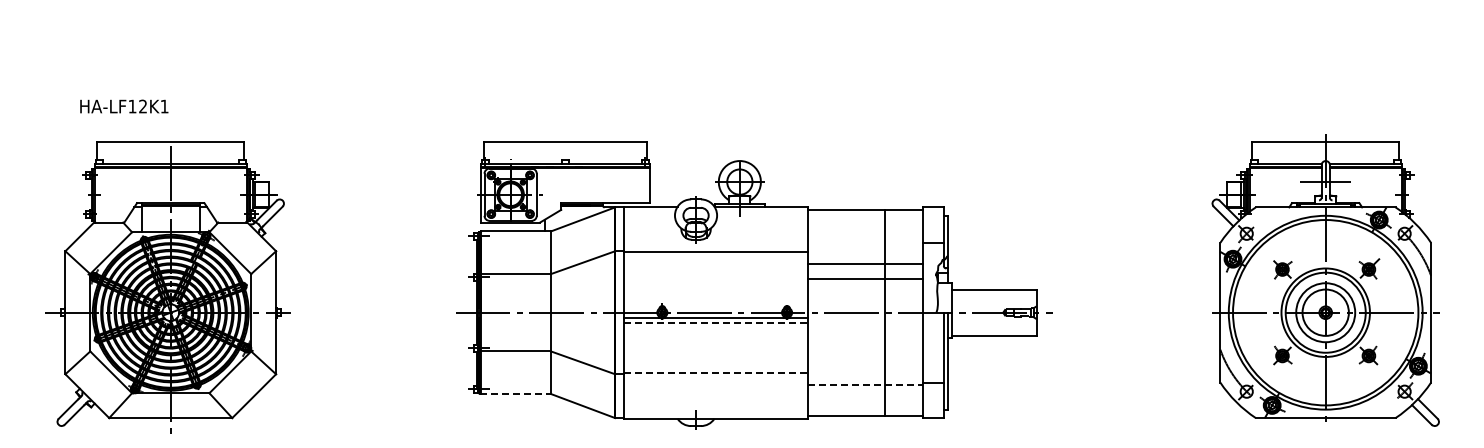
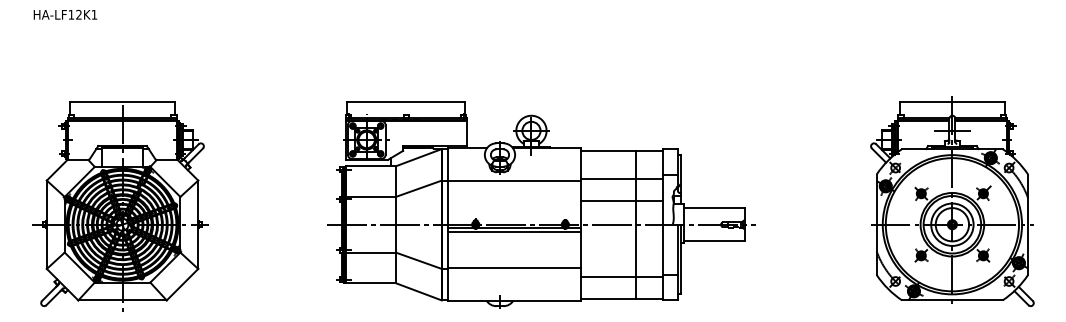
text: (124, 106) -> (65, 14), moved
line: (865, 263) -> (621, 178), moved
line: (716, 322) -> (514, 231), dashed -> solid
line: (716, 372) -> (514, 267), dashed -> solid
line: (865, 385) -> (621, 277), dashed -> solid
line: (515, 394) -> (370, 283), dashed -> solid

